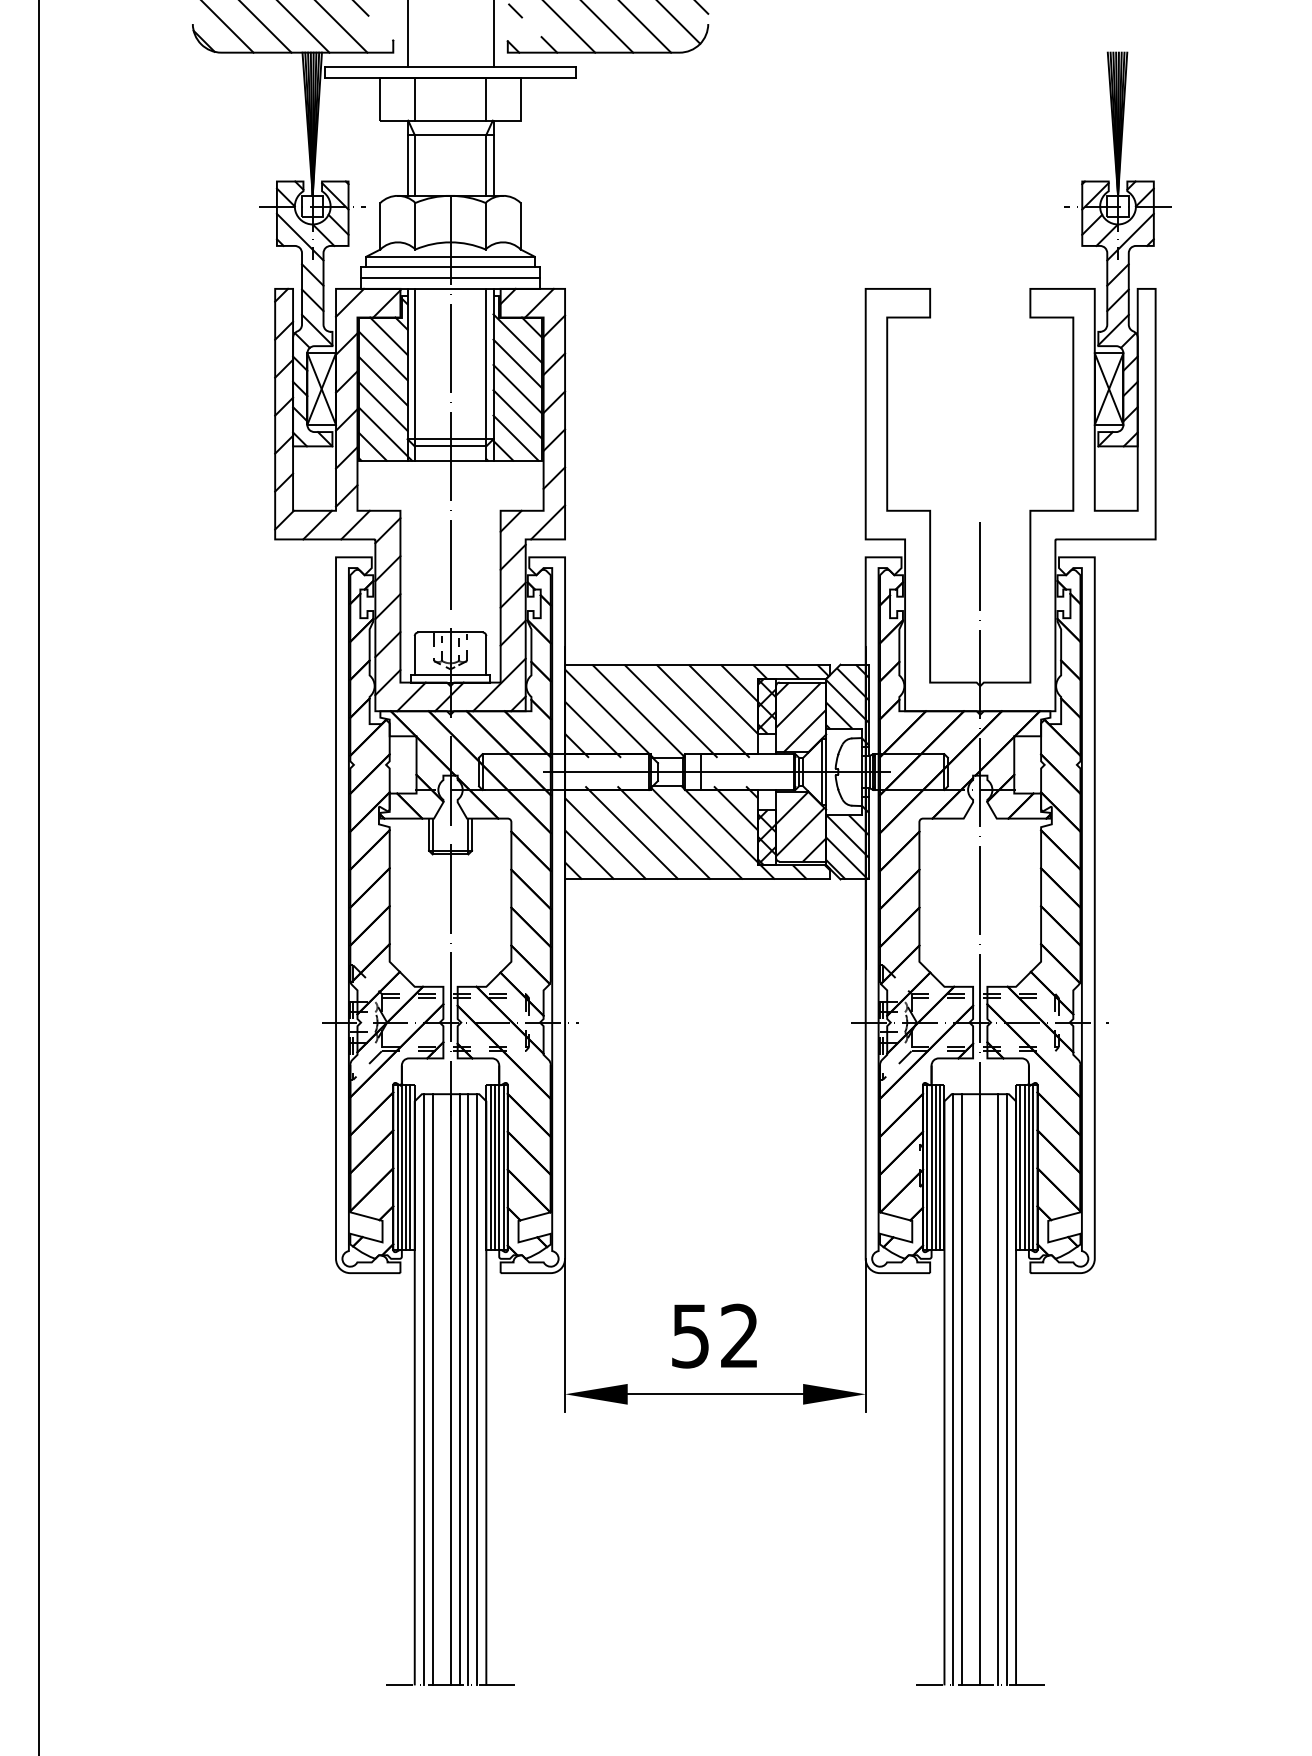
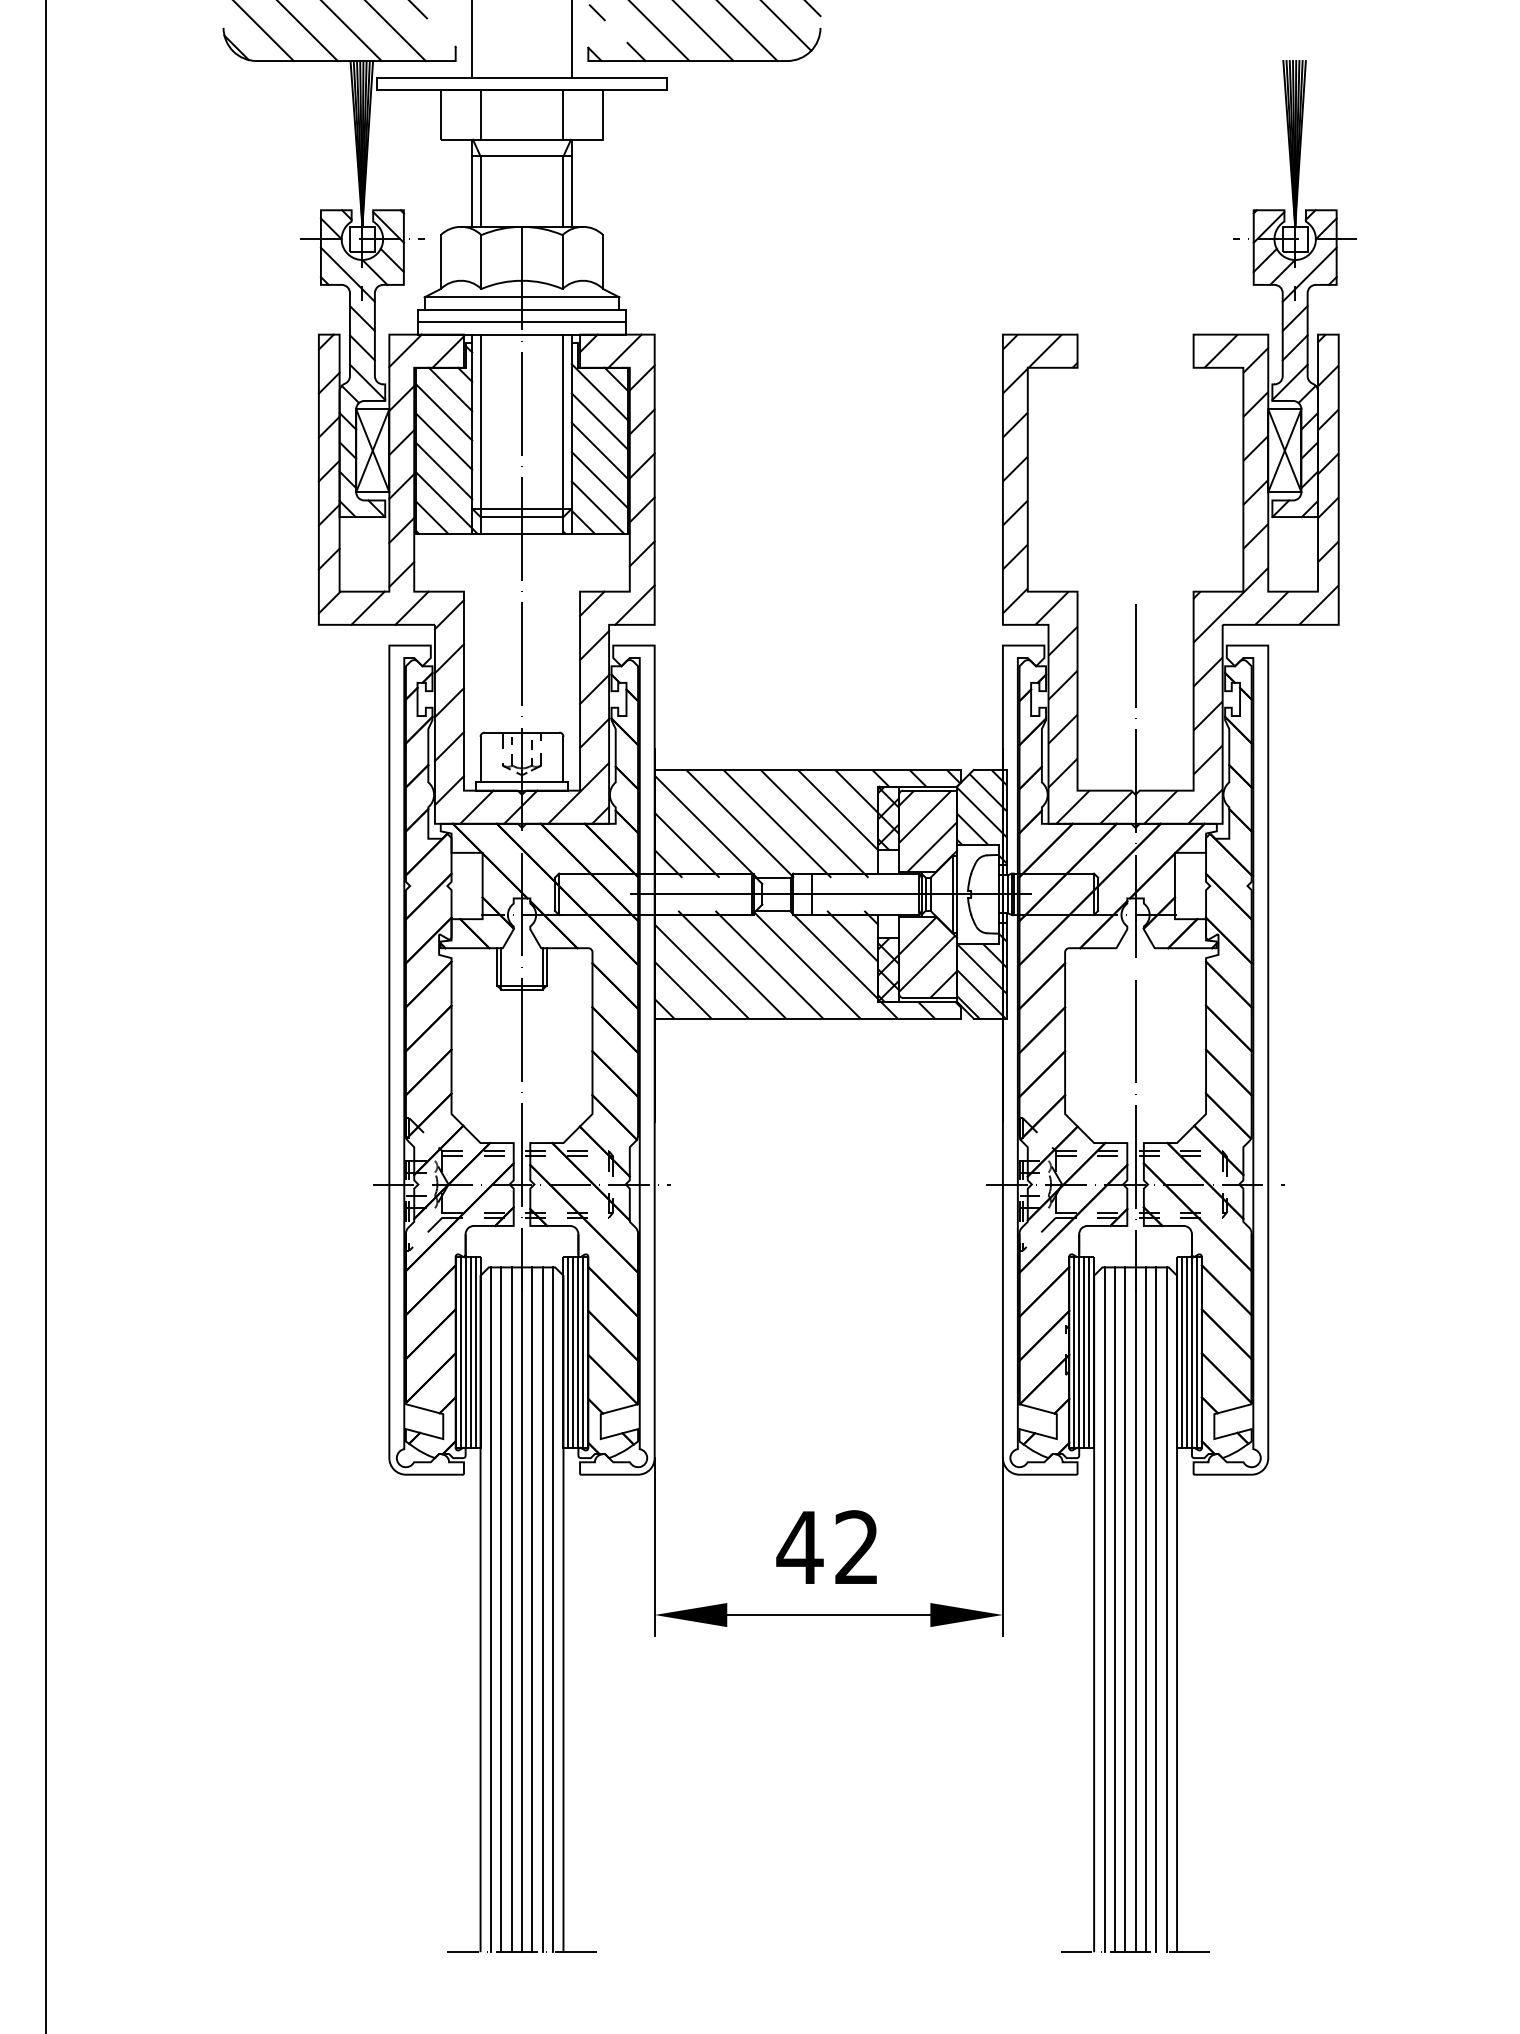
hatch: (1010, 499) -> (1170, 578), added
text: (690, 1336) -> (799, 1548), 52 -> 42
line: (441, 1389) -> (511, 1609), added
line: (971, 1389) -> (1125, 1609), added
line: (989, 1389) -> (1146, 1609), added

